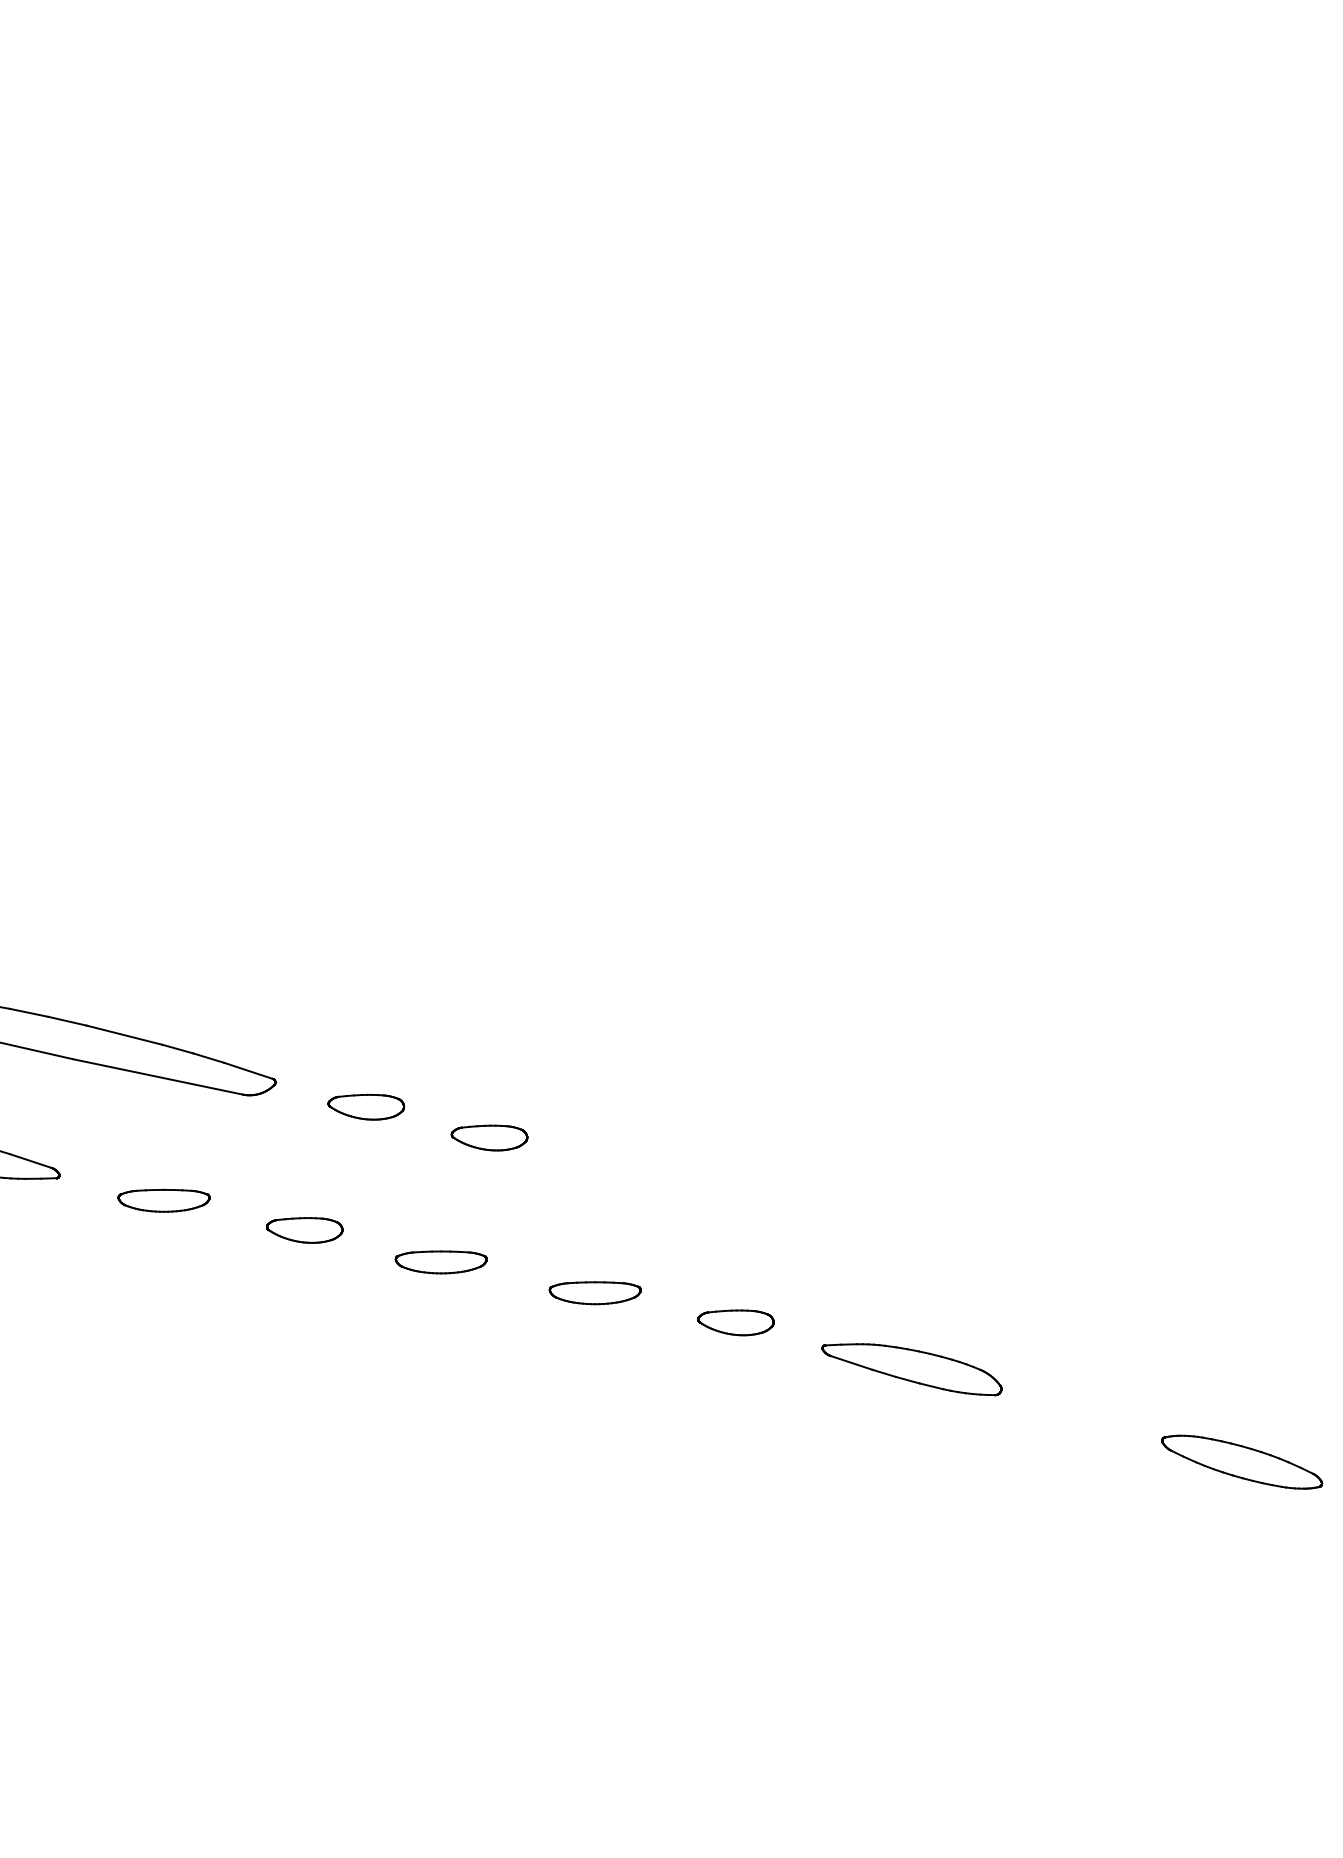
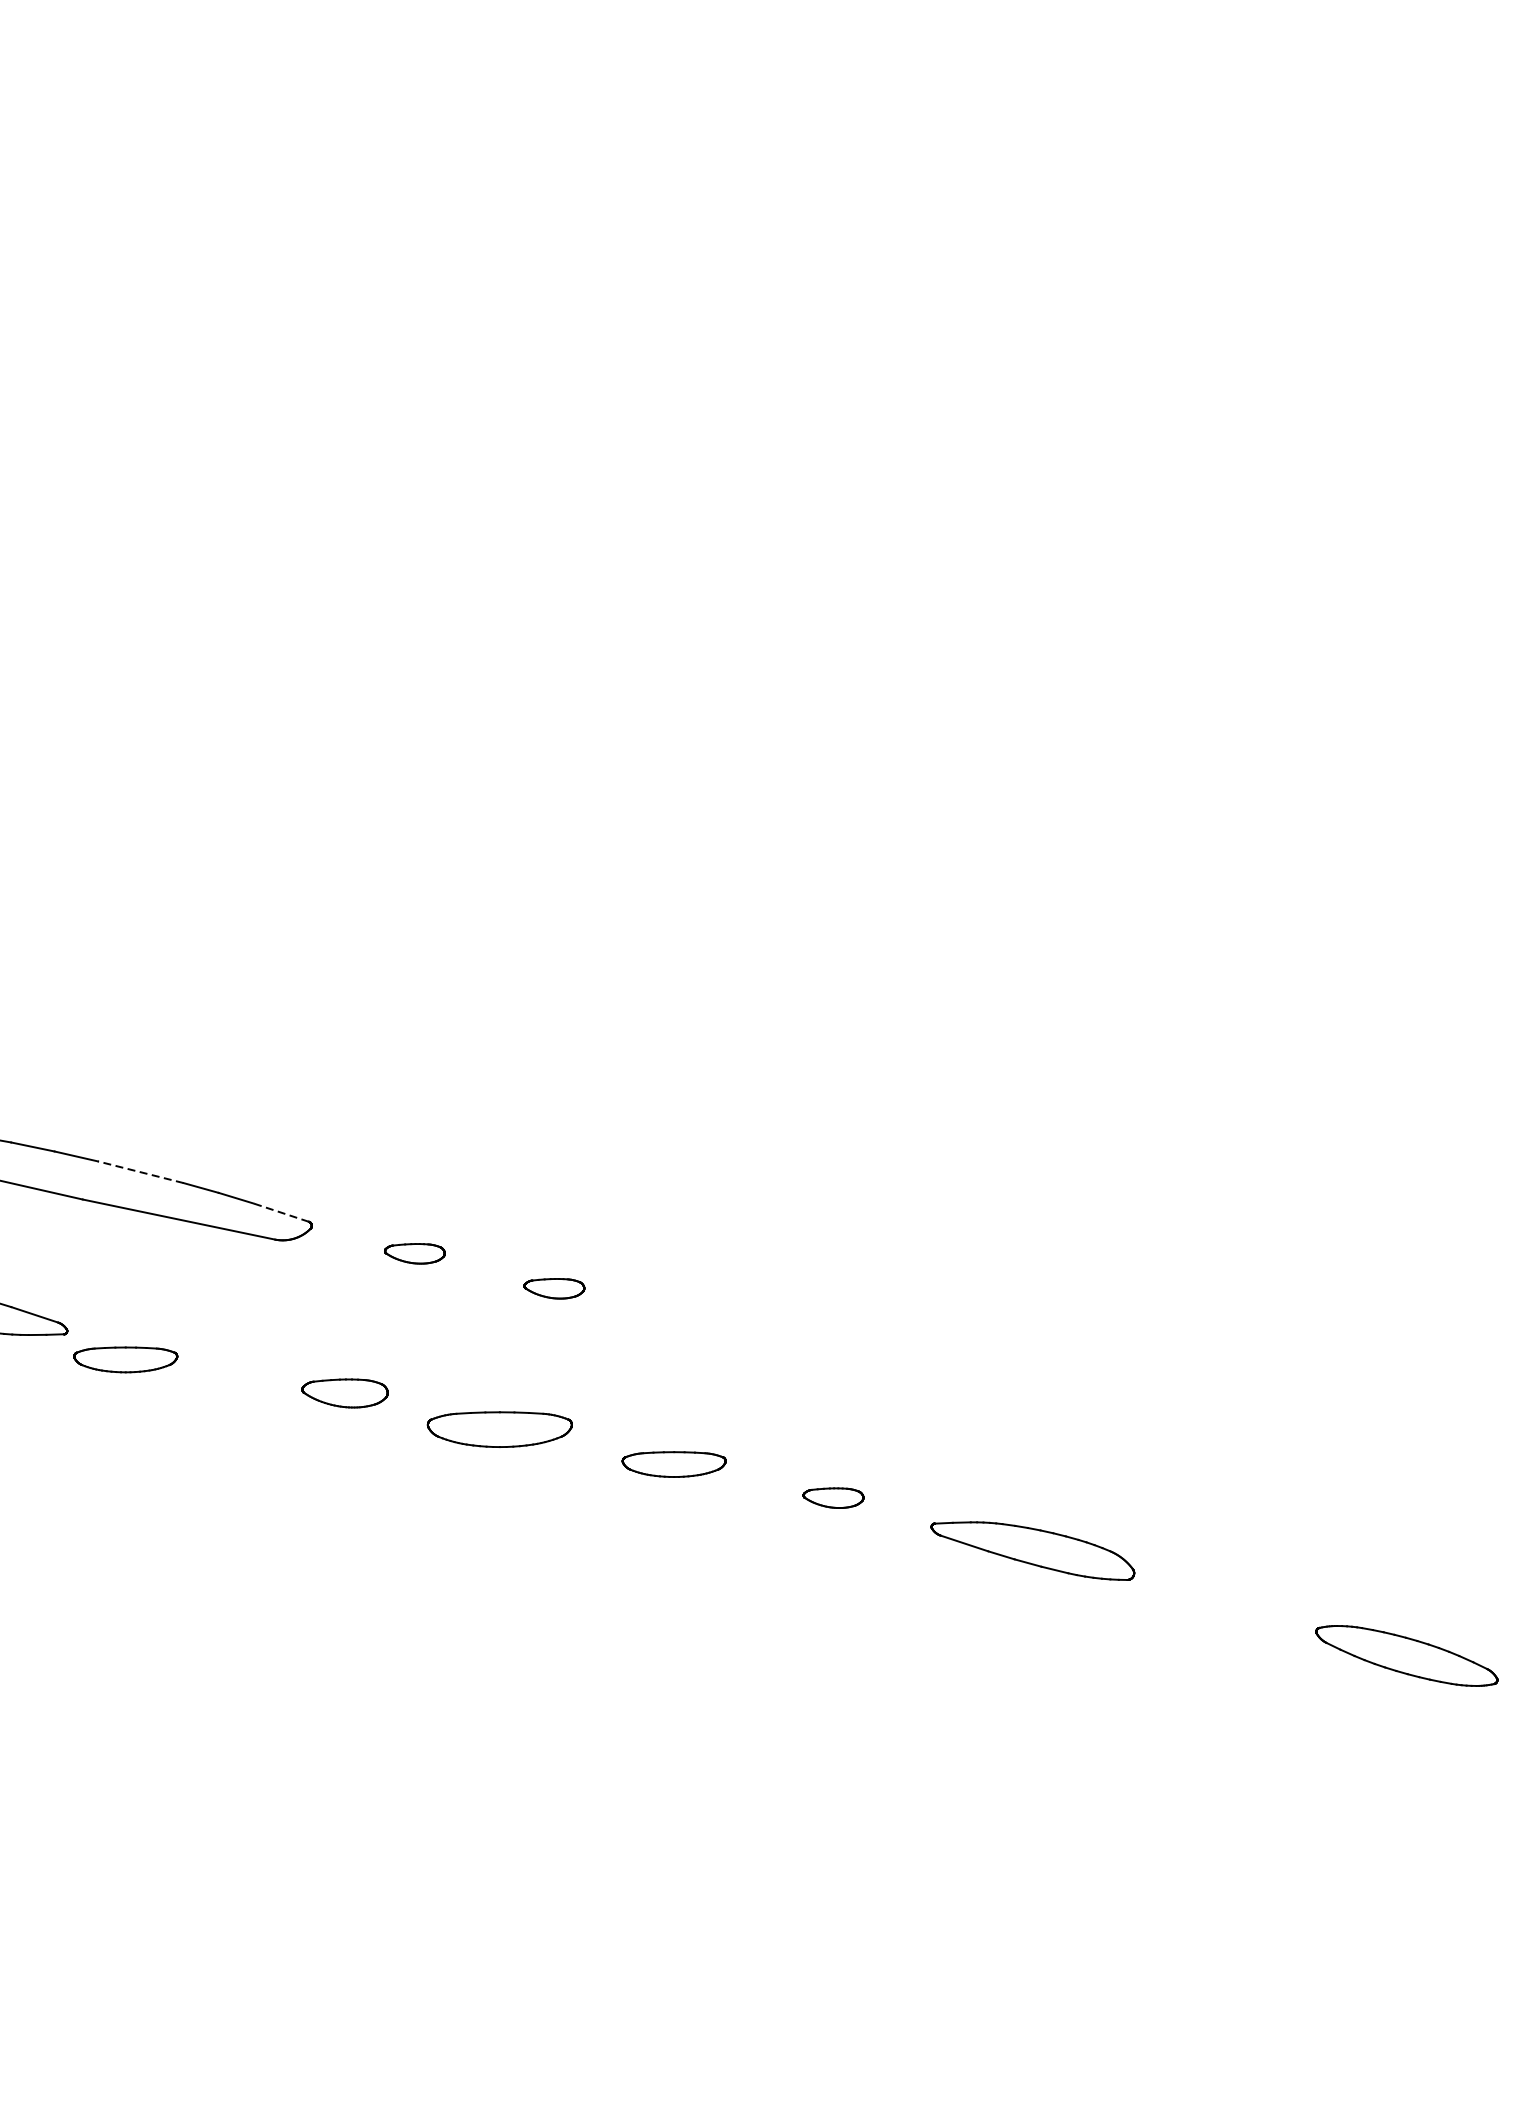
line: (123, 1035) -> (139, 1172), solid -> dashed
line: (248, 1070) -> (281, 1212), solid -> dashed
part: (366, 1106) -> (415, 1253), size x0.7
part: (489, 1137) -> (554, 1288), size x0.7
part: (163, 1200) -> (125, 1359), moved
part: (440, 1262) -> (498, 1429), size x1.4
part: (735, 1322) -> (832, 1497), size x0.7

